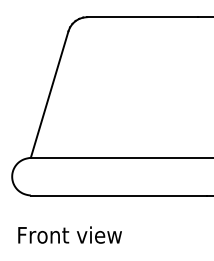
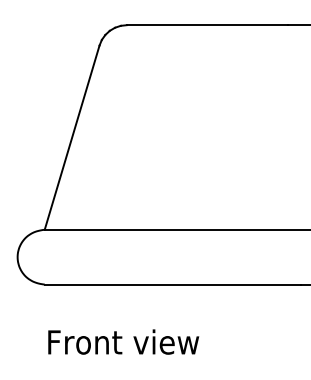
text: (69, 234) -> (122, 341), moved

